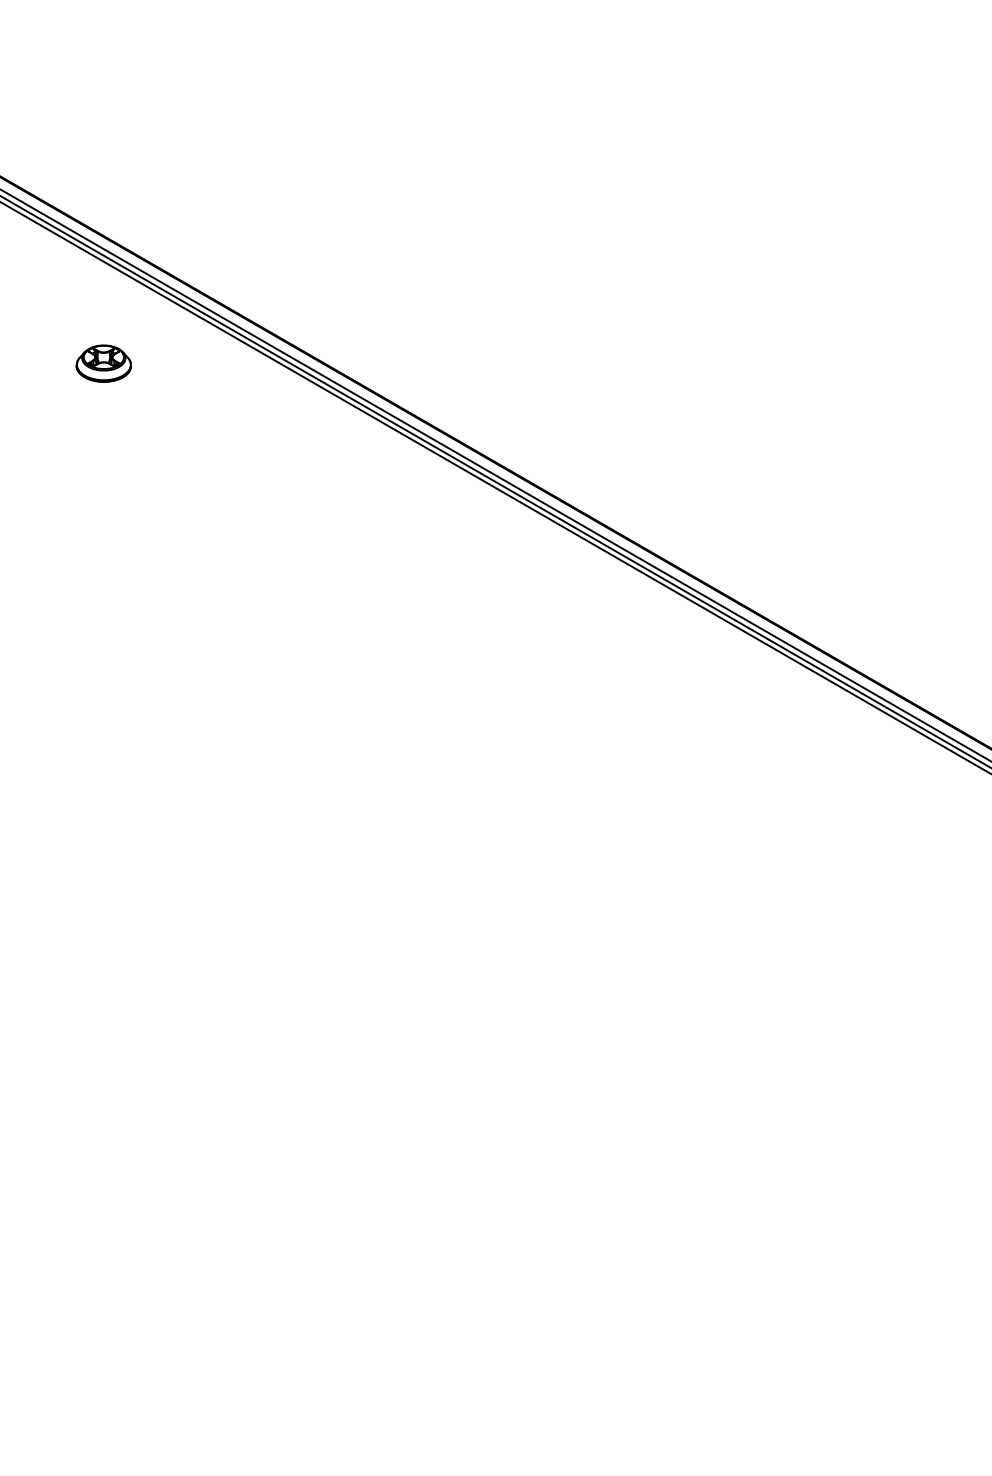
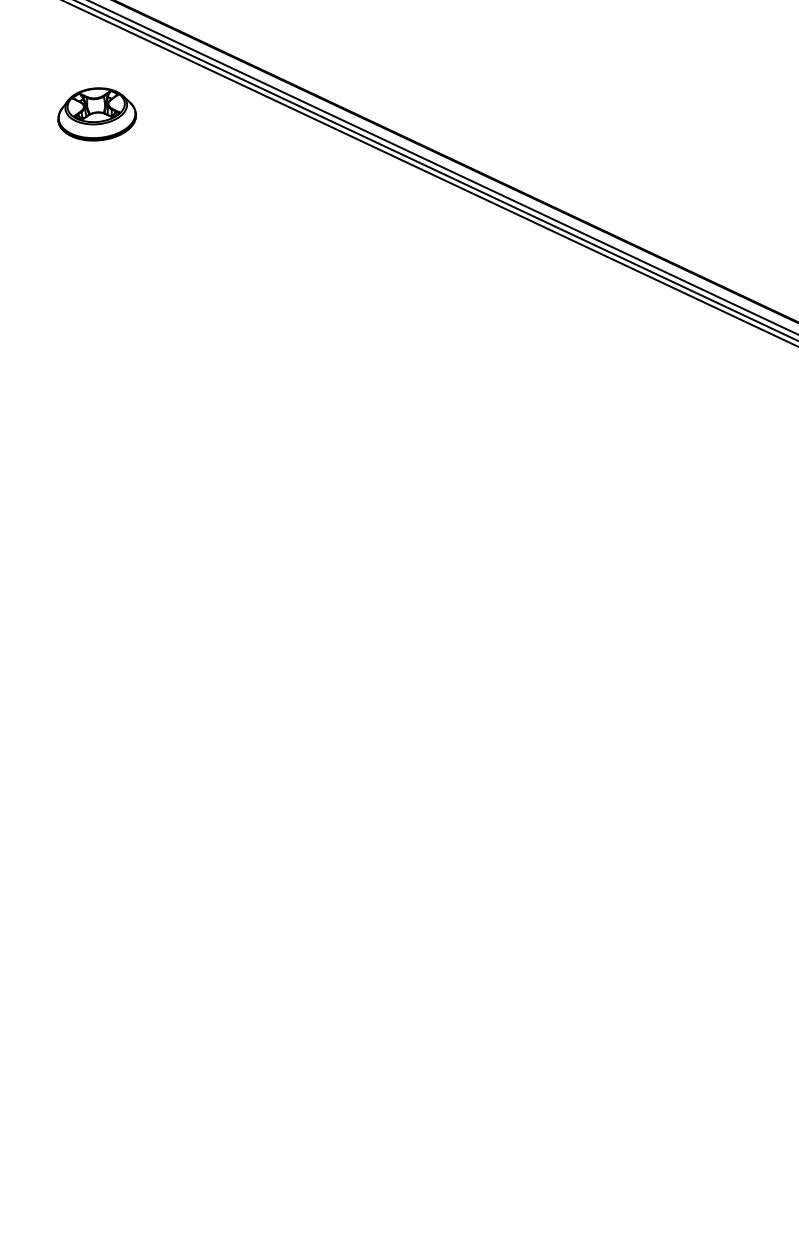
part: (103, 363) -> (96, 114), size x1.43

